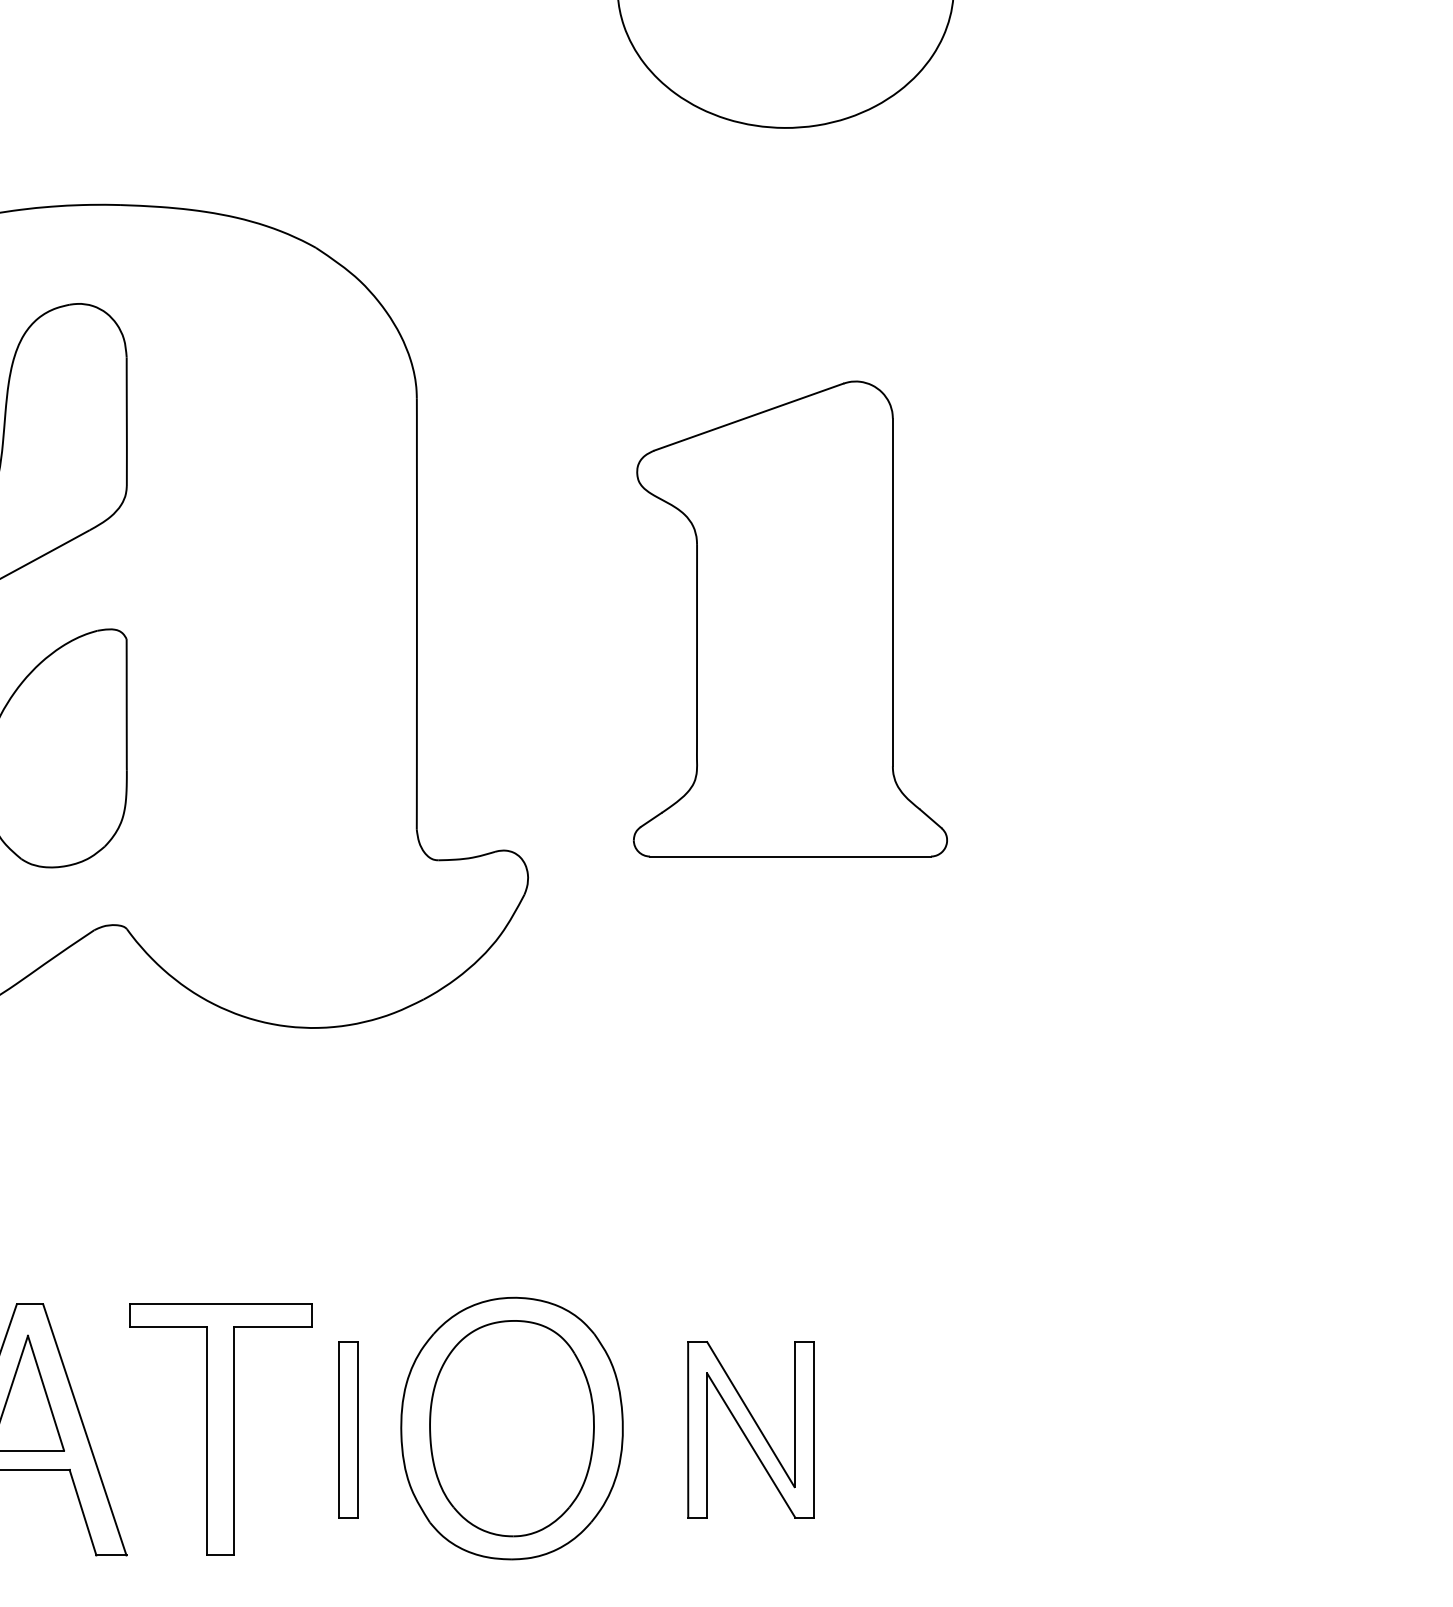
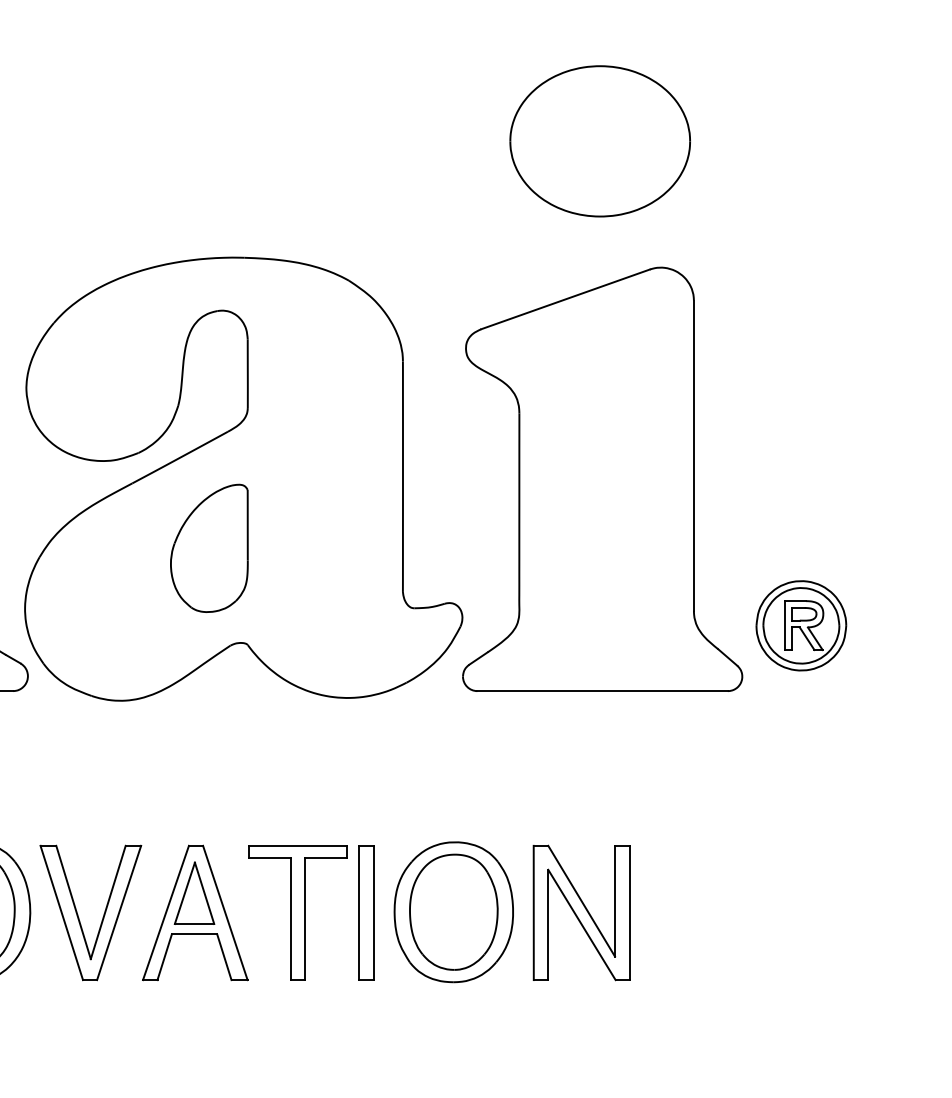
part: (789, 617) -> (602, 478), size x1.67
part: (1161, 892) -> (801, 625), added
part: (348, 1429) -> (366, 912), size x1.43
part: (750, 1429) -> (581, 912), size x1.43

